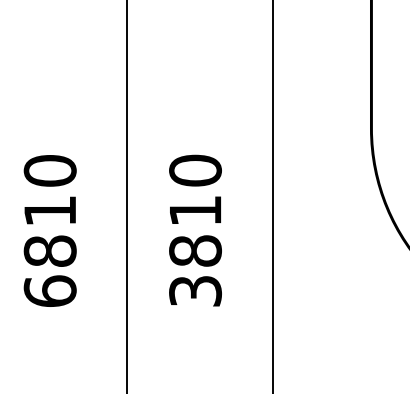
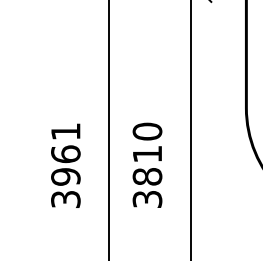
text: (49, 230) -> (65, 165), 6810 -> 3961

